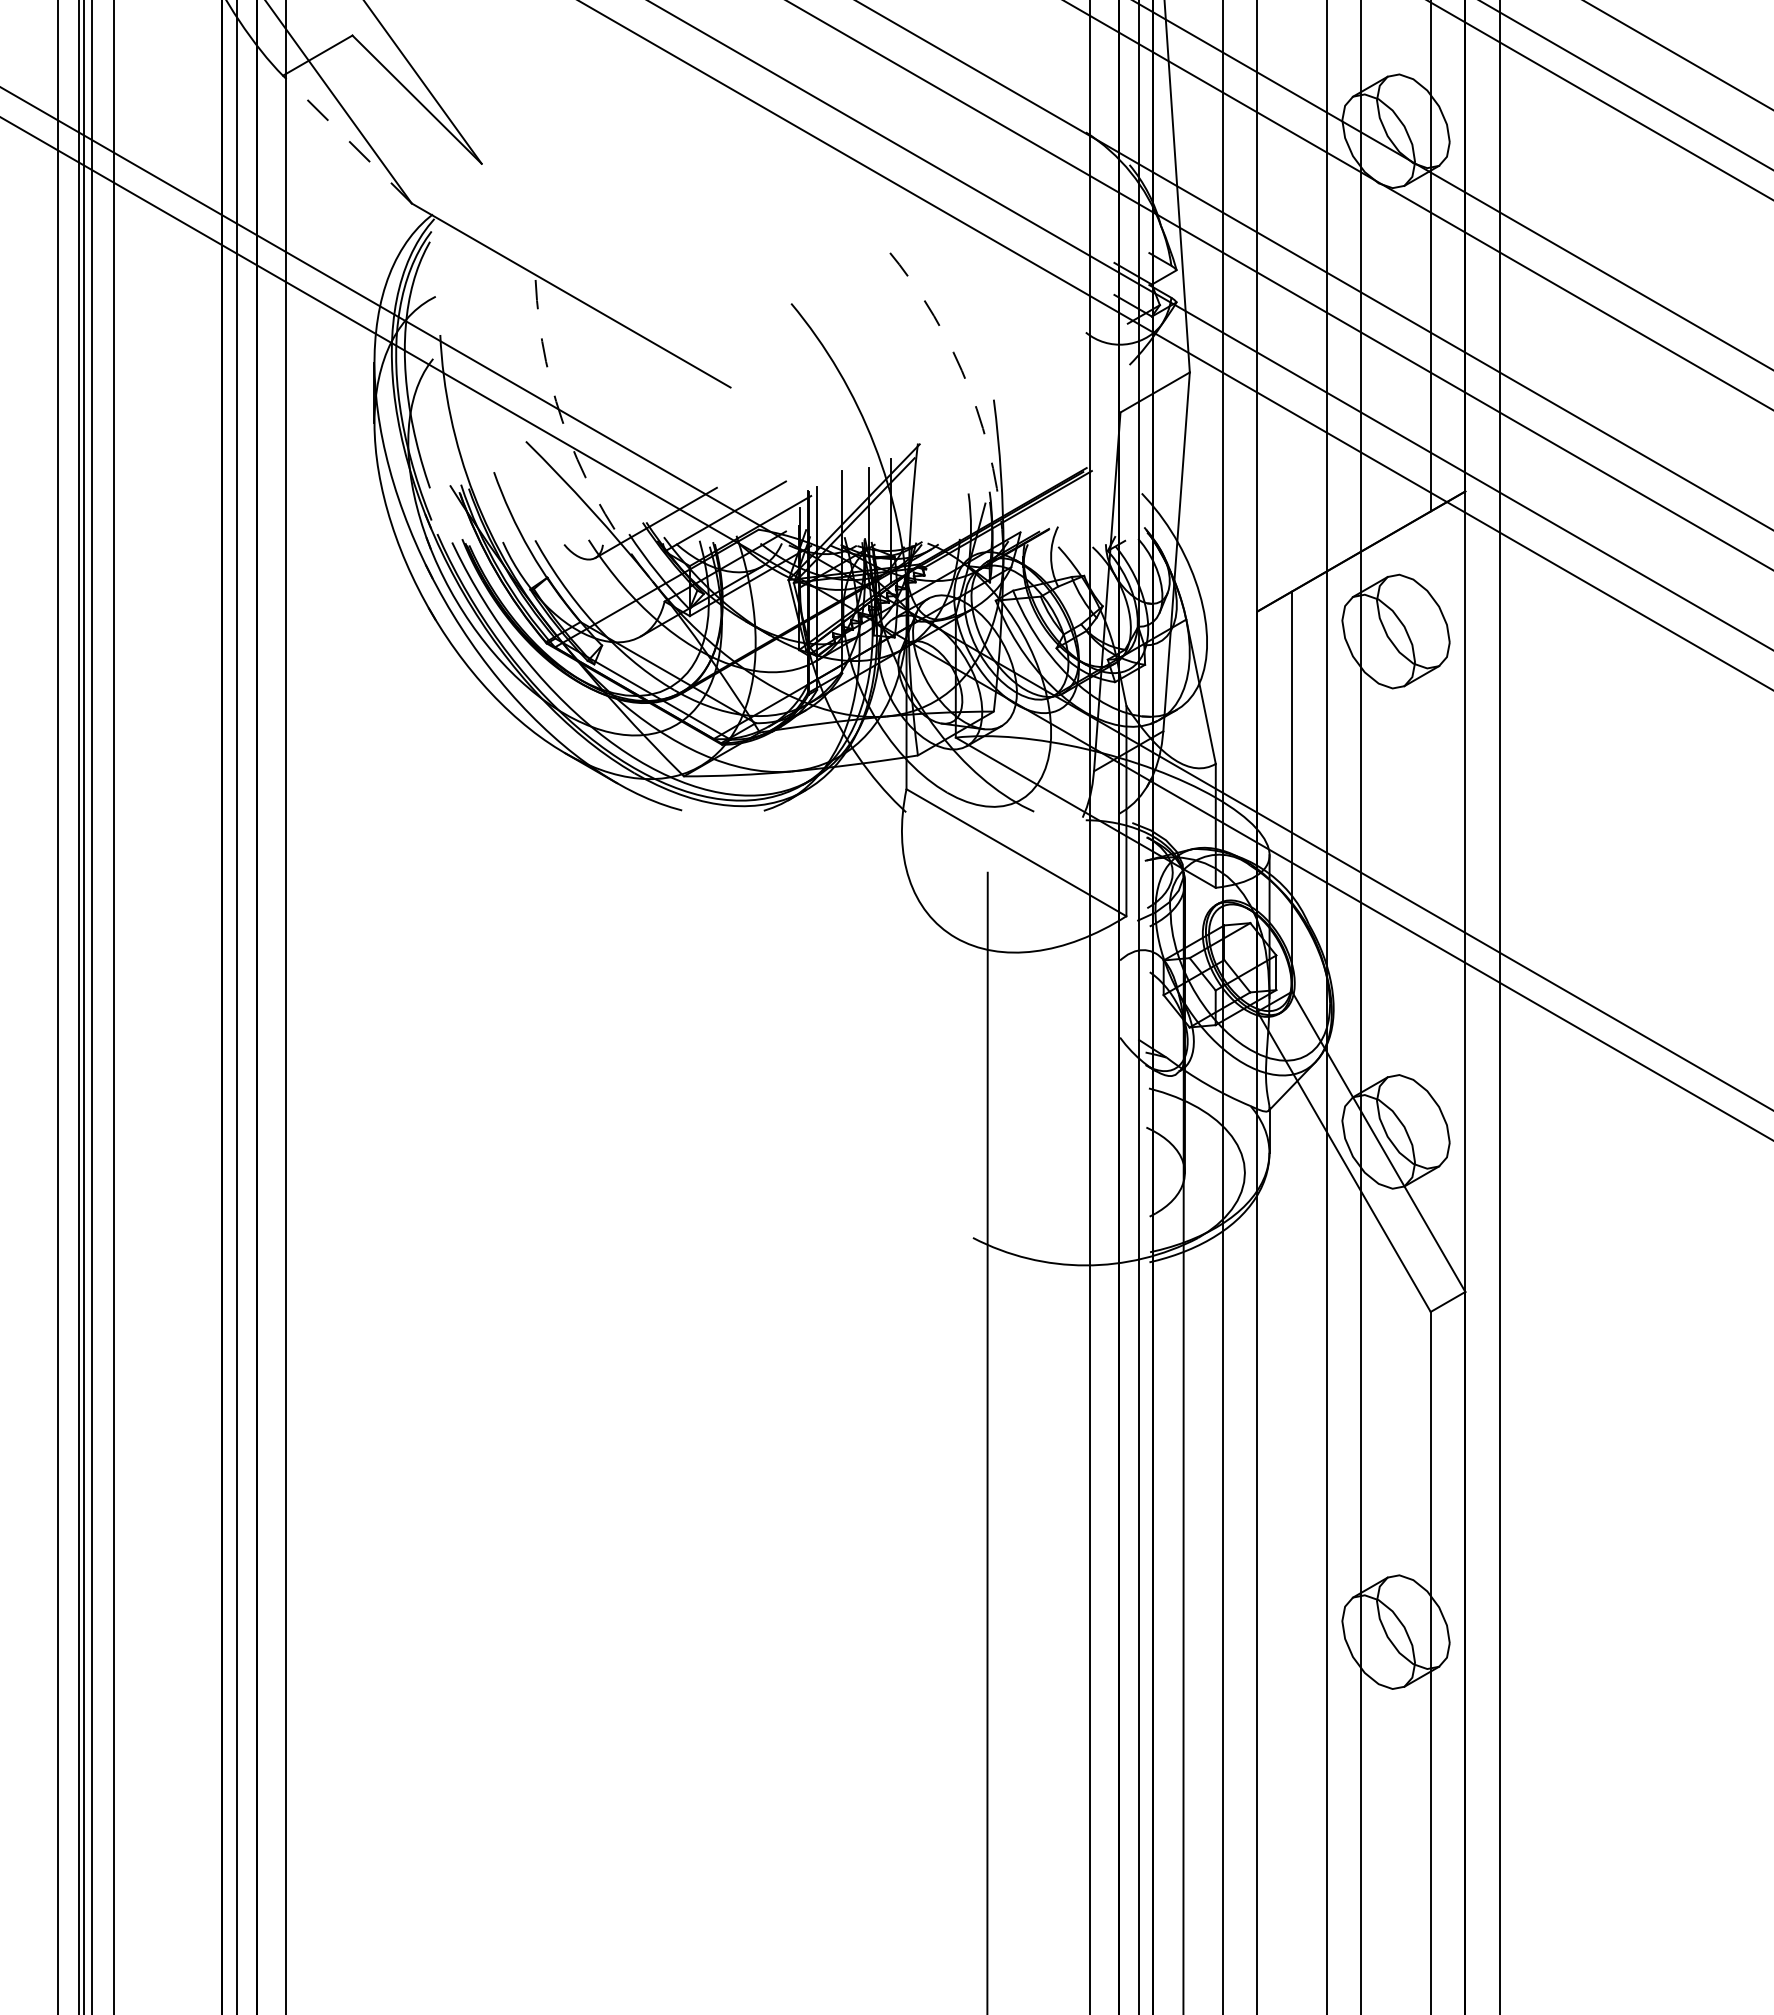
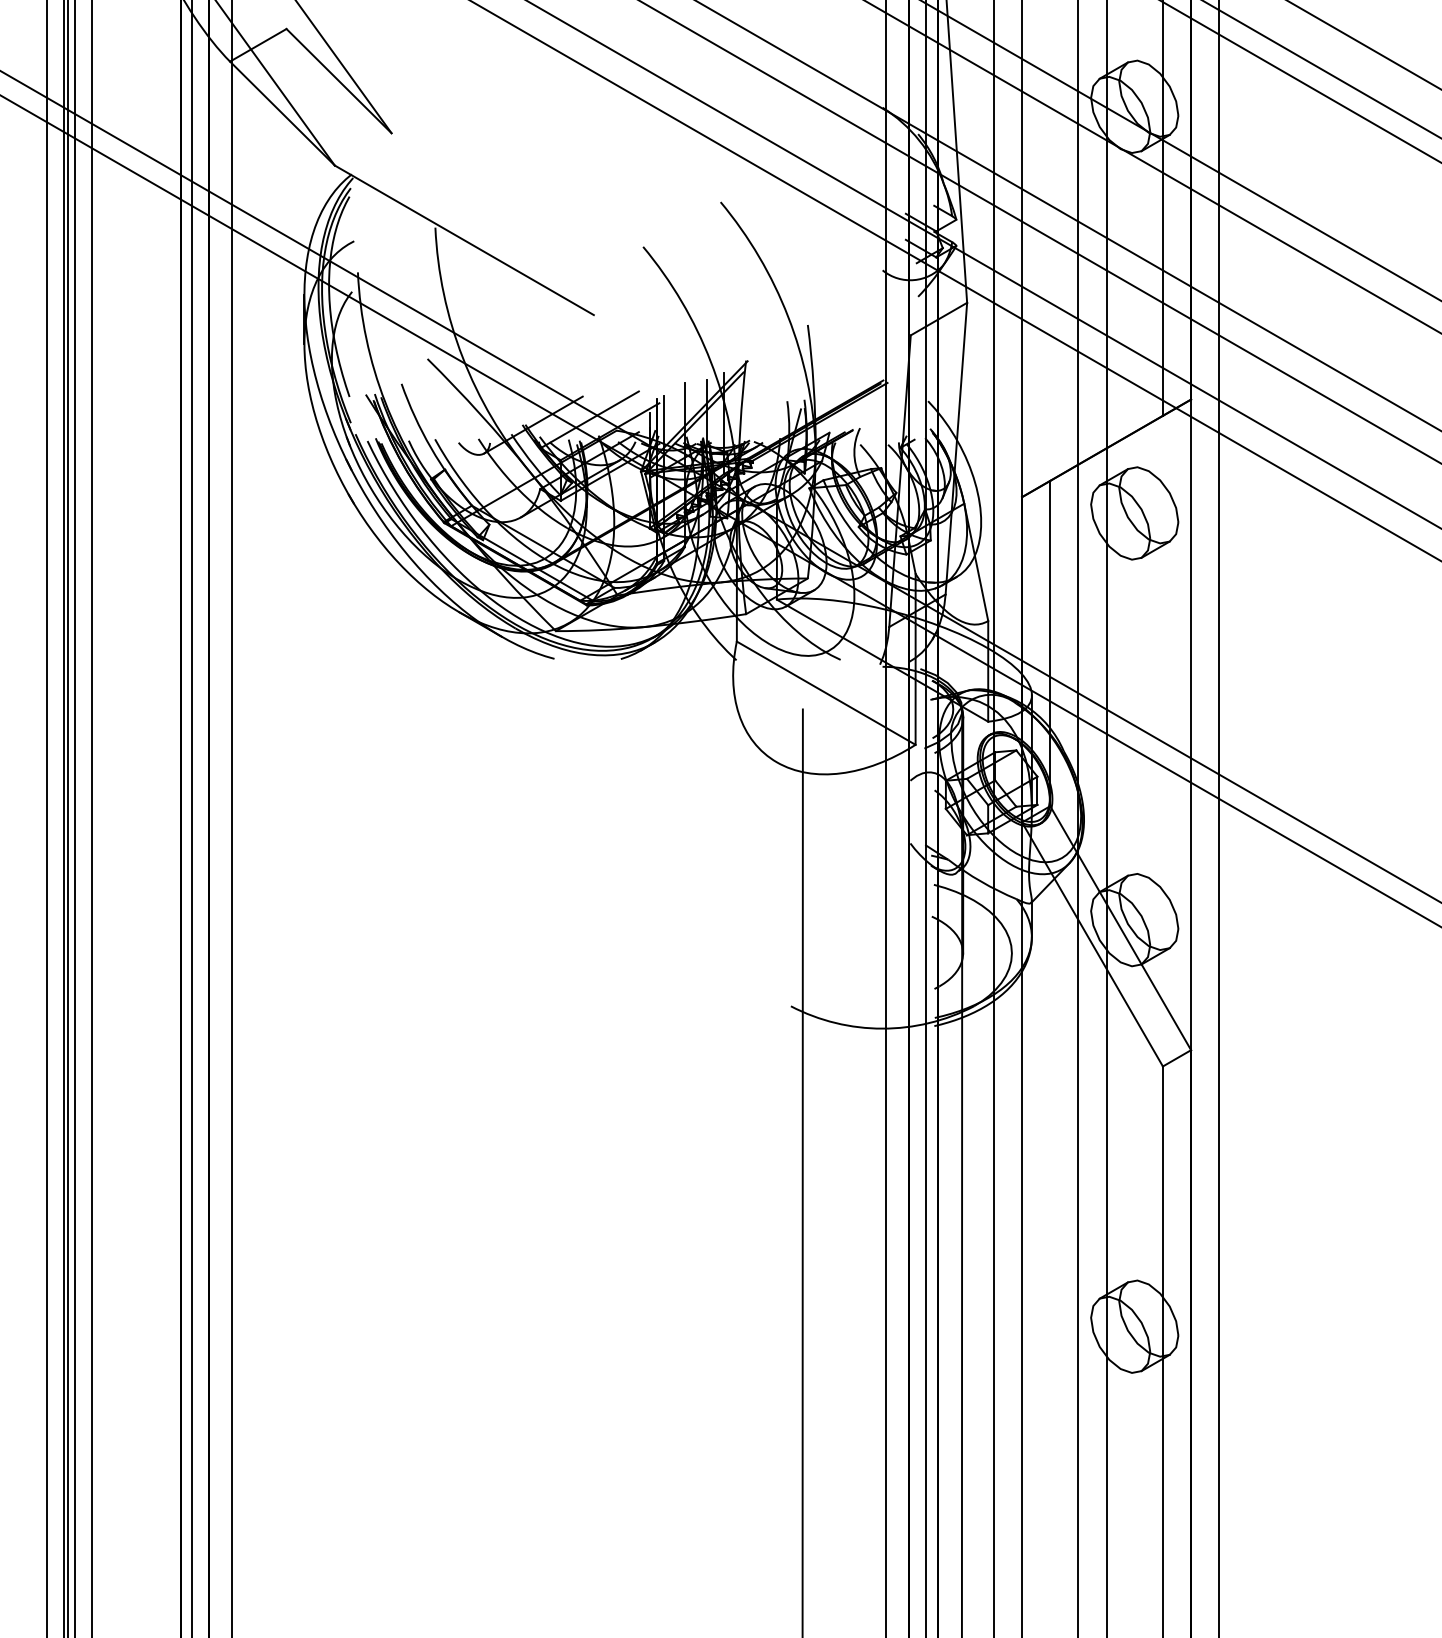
line: (347, 139) -> (282, 113), dashed -> solid
arc: (969, 389) -> (788, 316), dashed -> solid
arc: (569, 440) -> (462, 358), dashed -> solid

